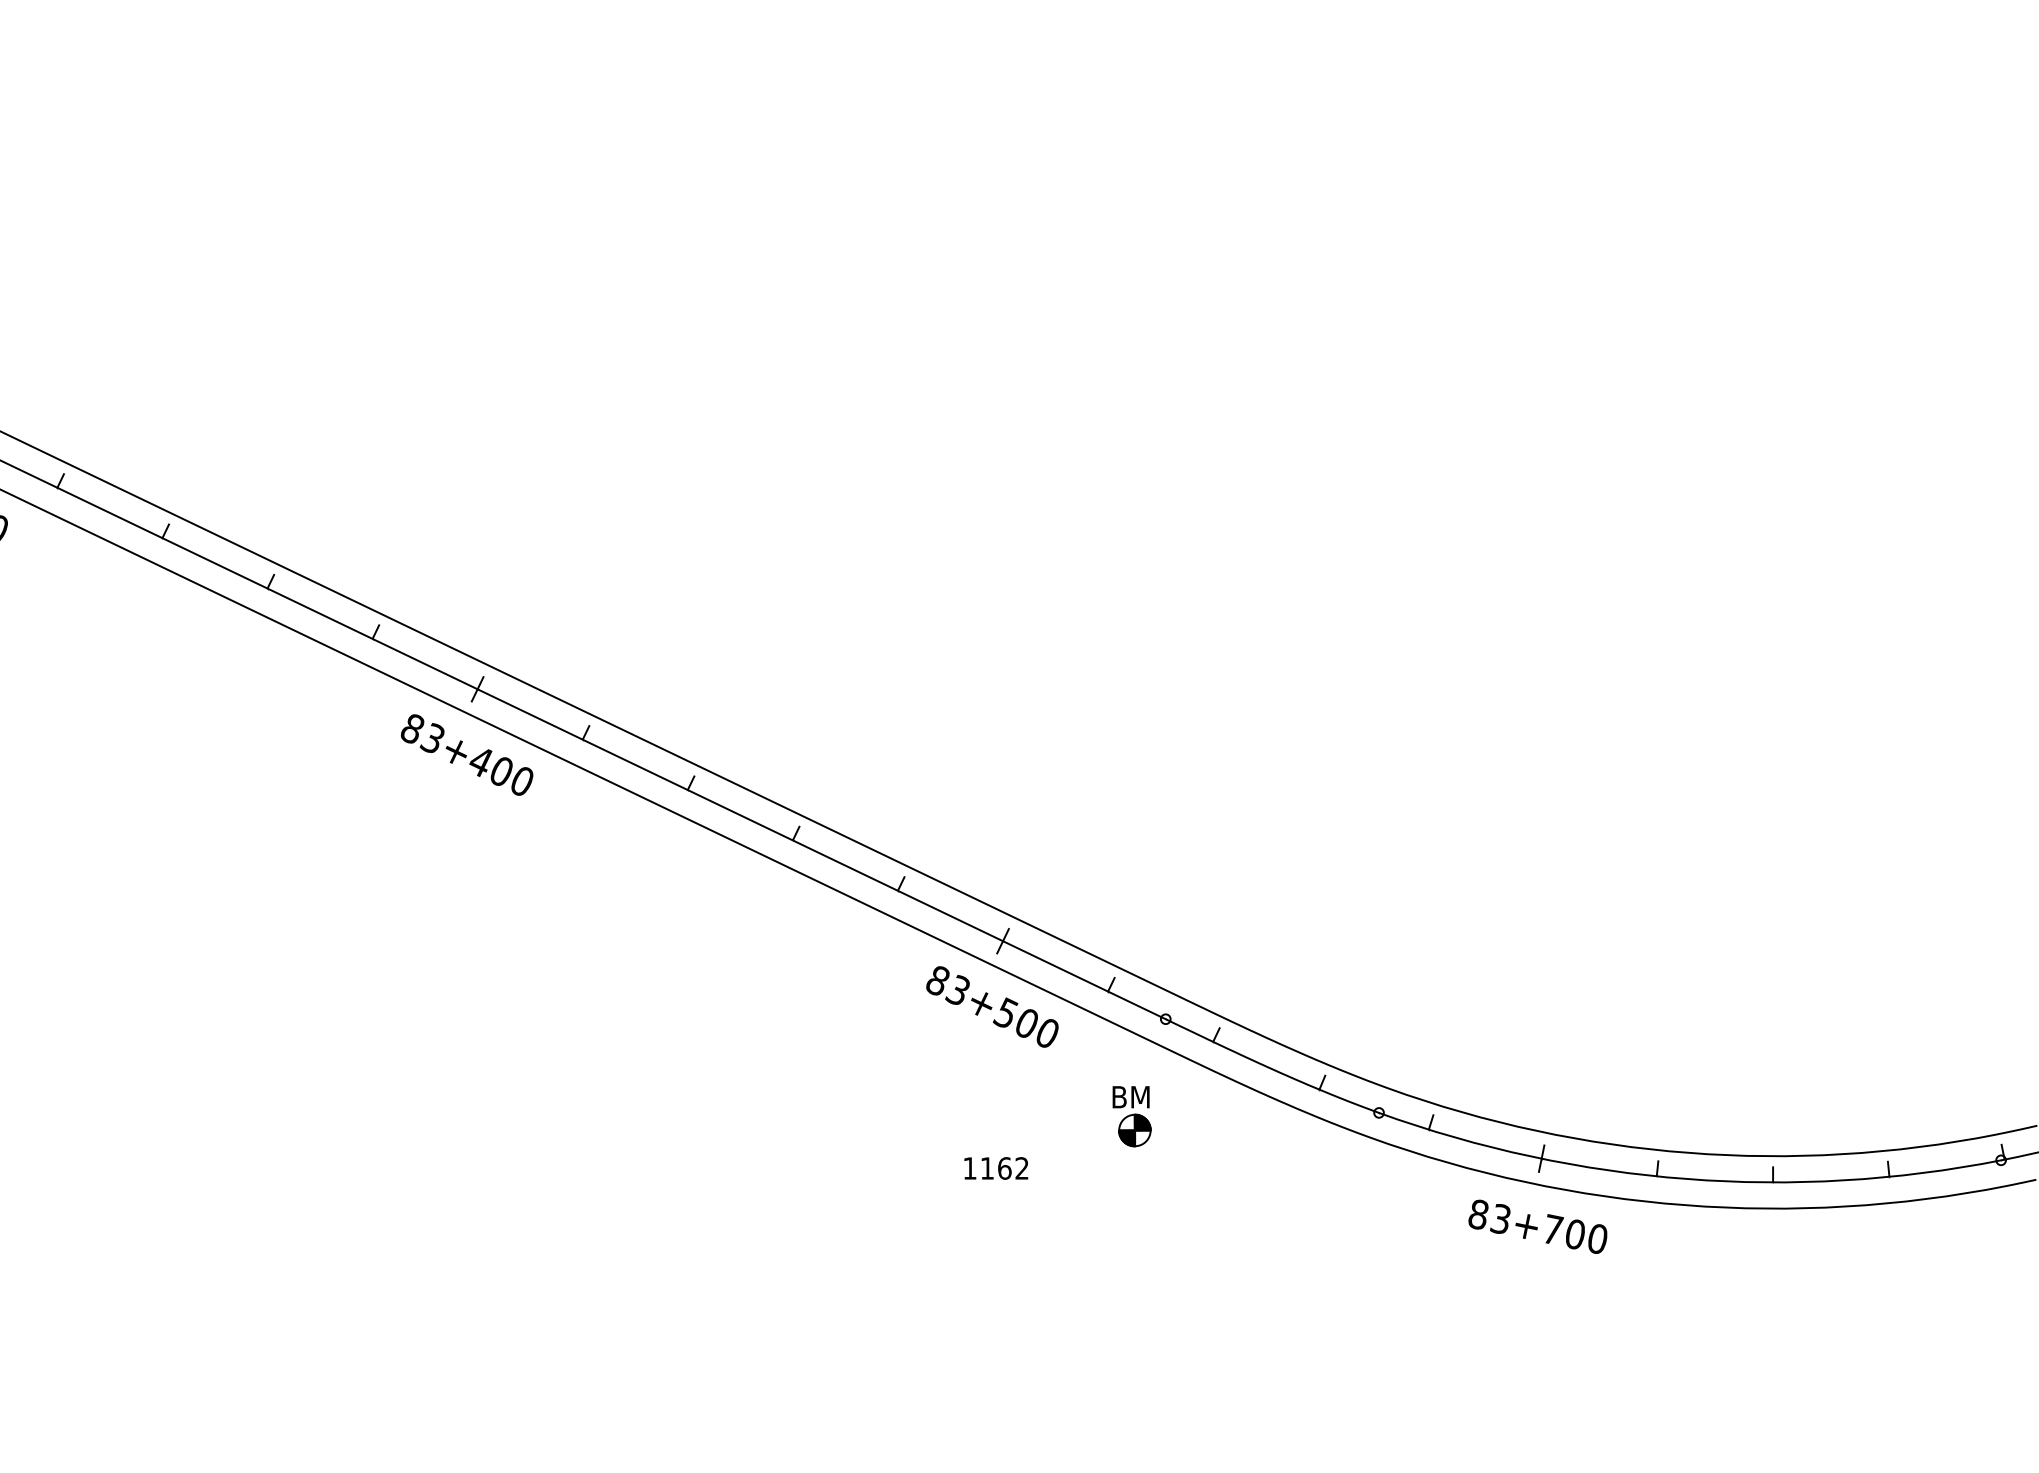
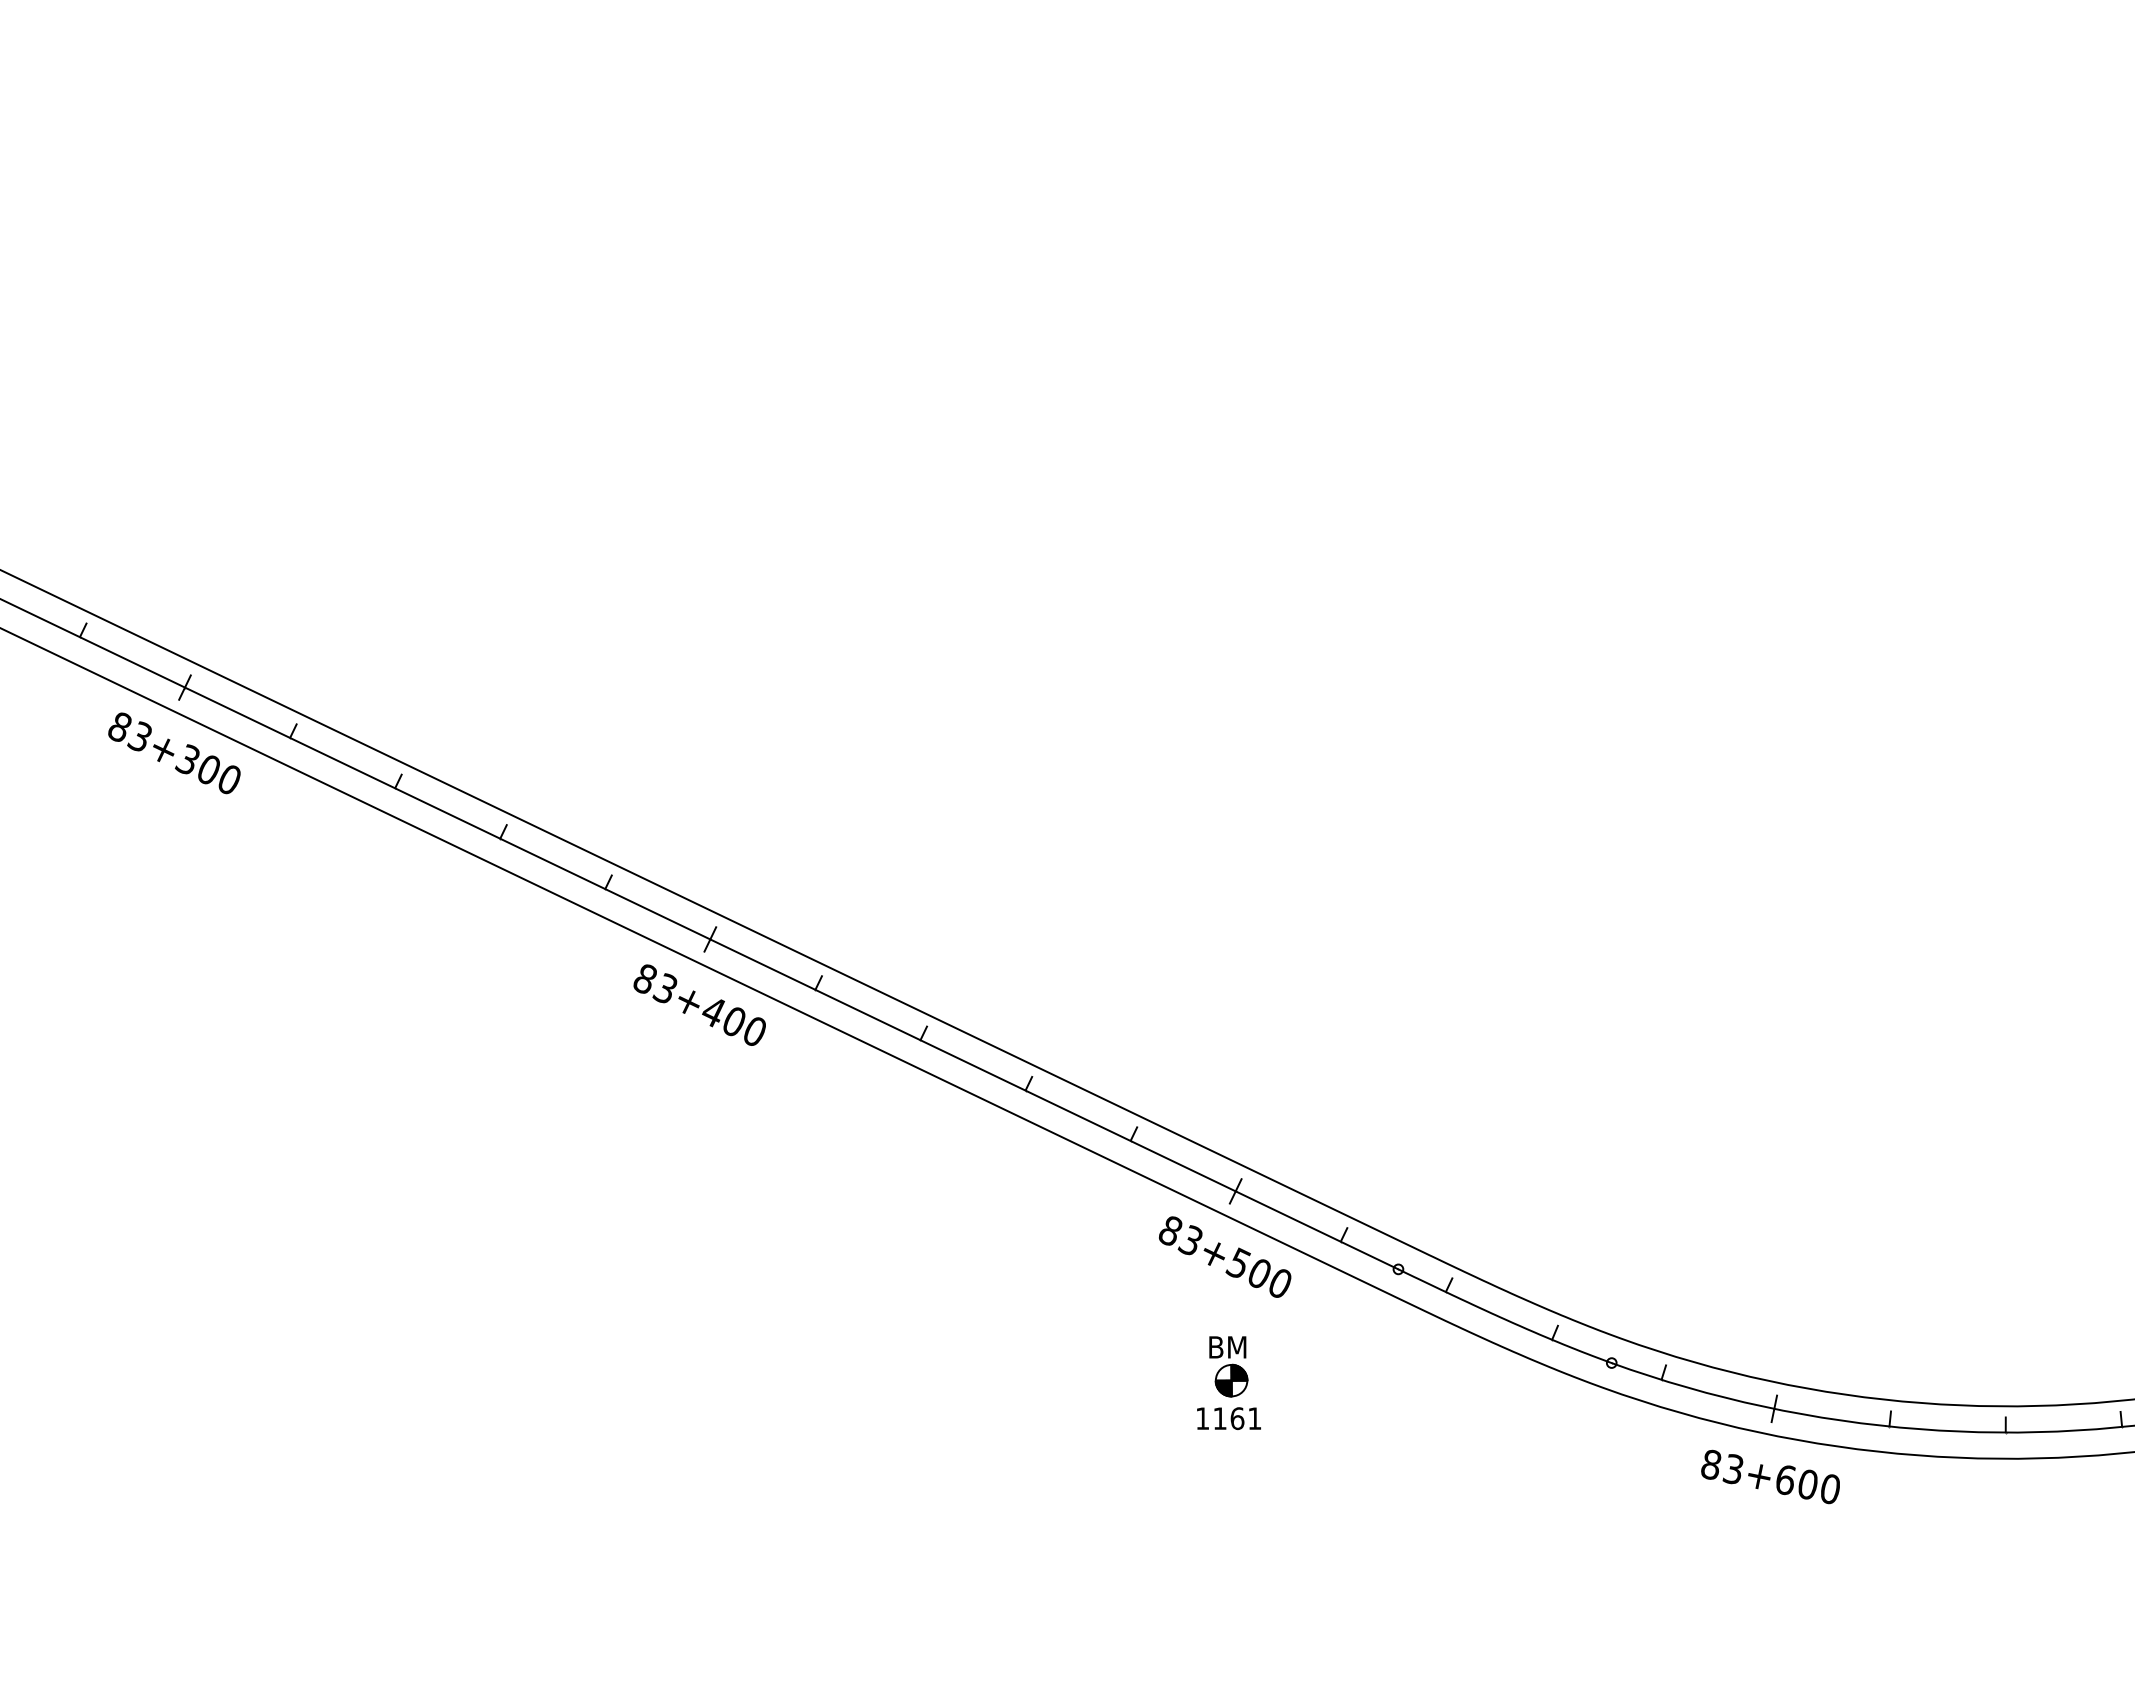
part: (1131, 1116) -> (1228, 1366), moved
text: (1021, 1168) -> (1254, 1418), 1162 -> 1161
text: (1553, 1229) -> (1786, 1479), 83+700 -> 83+600

